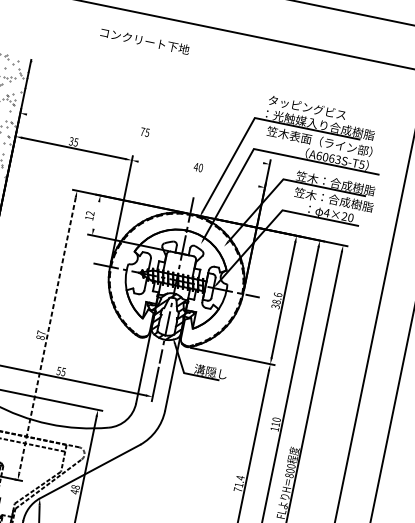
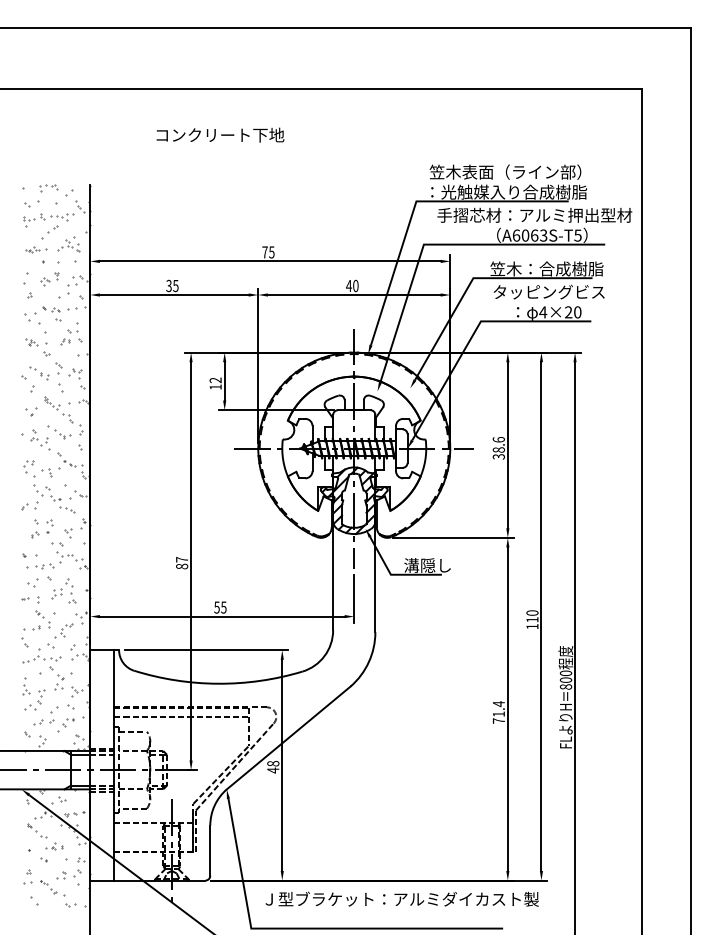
text: (145, 40) -> (220, 134), moved
text: (320, 109) -> (505, 171), タッピングビス -> 笠木表面（ライン部）
line: (144, 138) -> (269, 261), added
text: (334, 143) -> (534, 214), 笠木表面（ライン部） -> 手摺芯材：アルミ押出型材
line: (198, 173) -> (353, 294), added
text: (333, 199) -> (548, 291), 笠木：合成樹脂 -> タッピングビス
line: (96, 215) -> (224, 381), added
line: (47, 335) -> (191, 561), dashed -> solid

